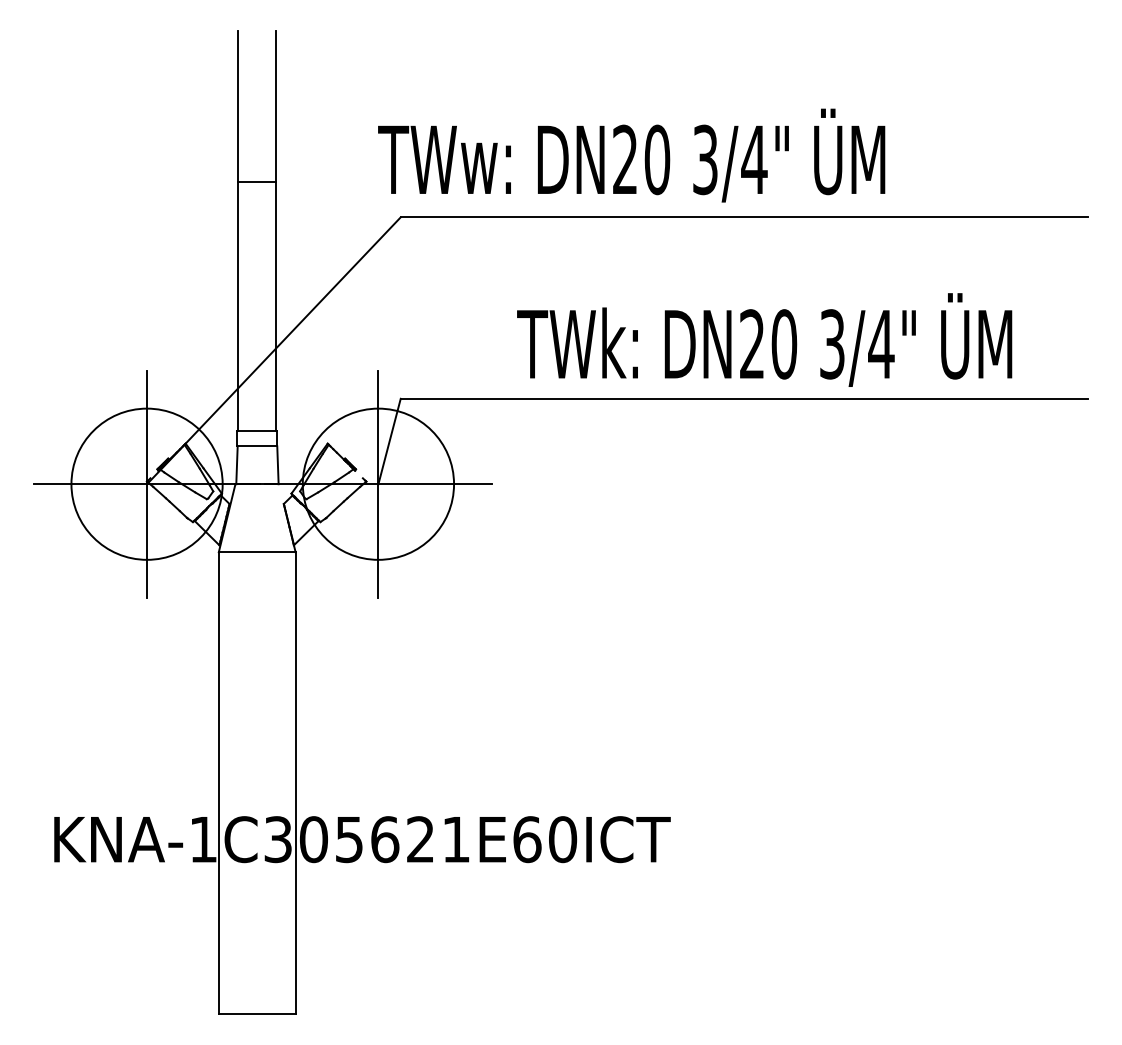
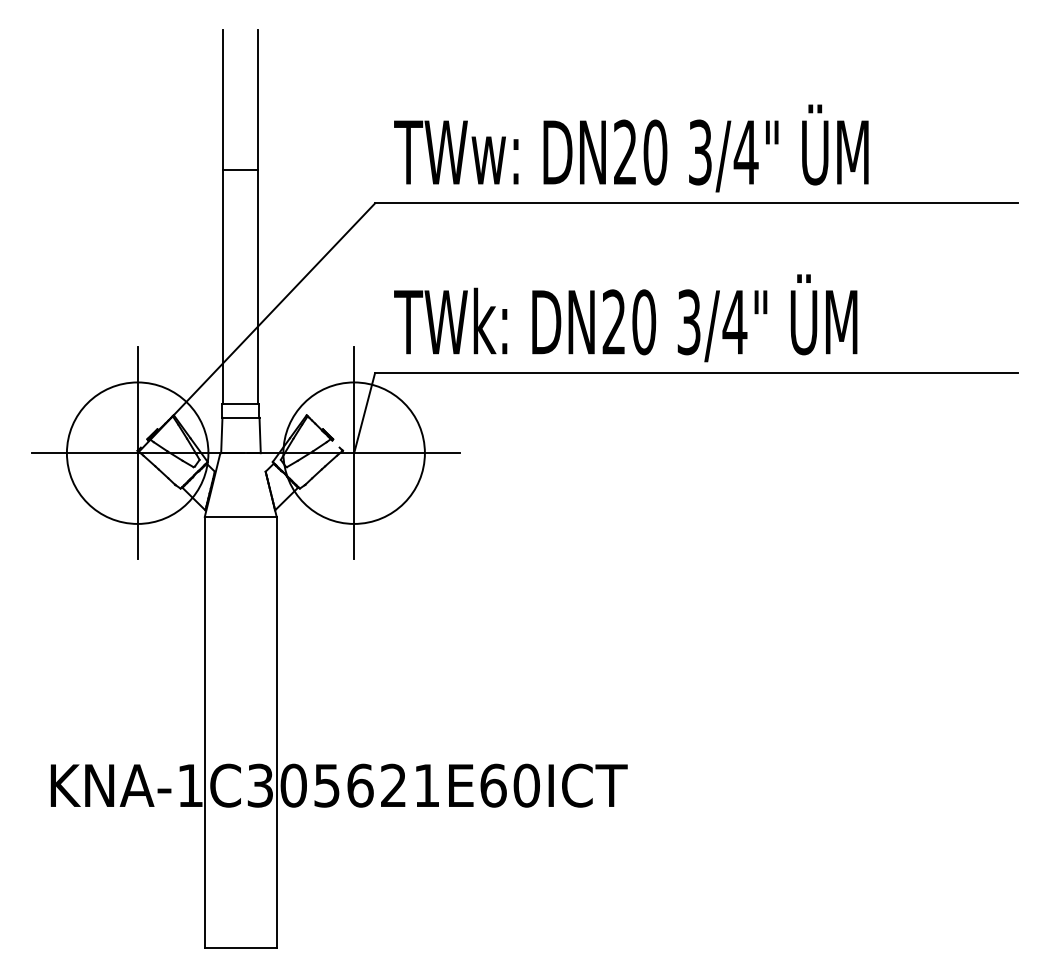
text: (631, 155) -> (631, 148), moved
text: (764, 339) -> (625, 317), moved

